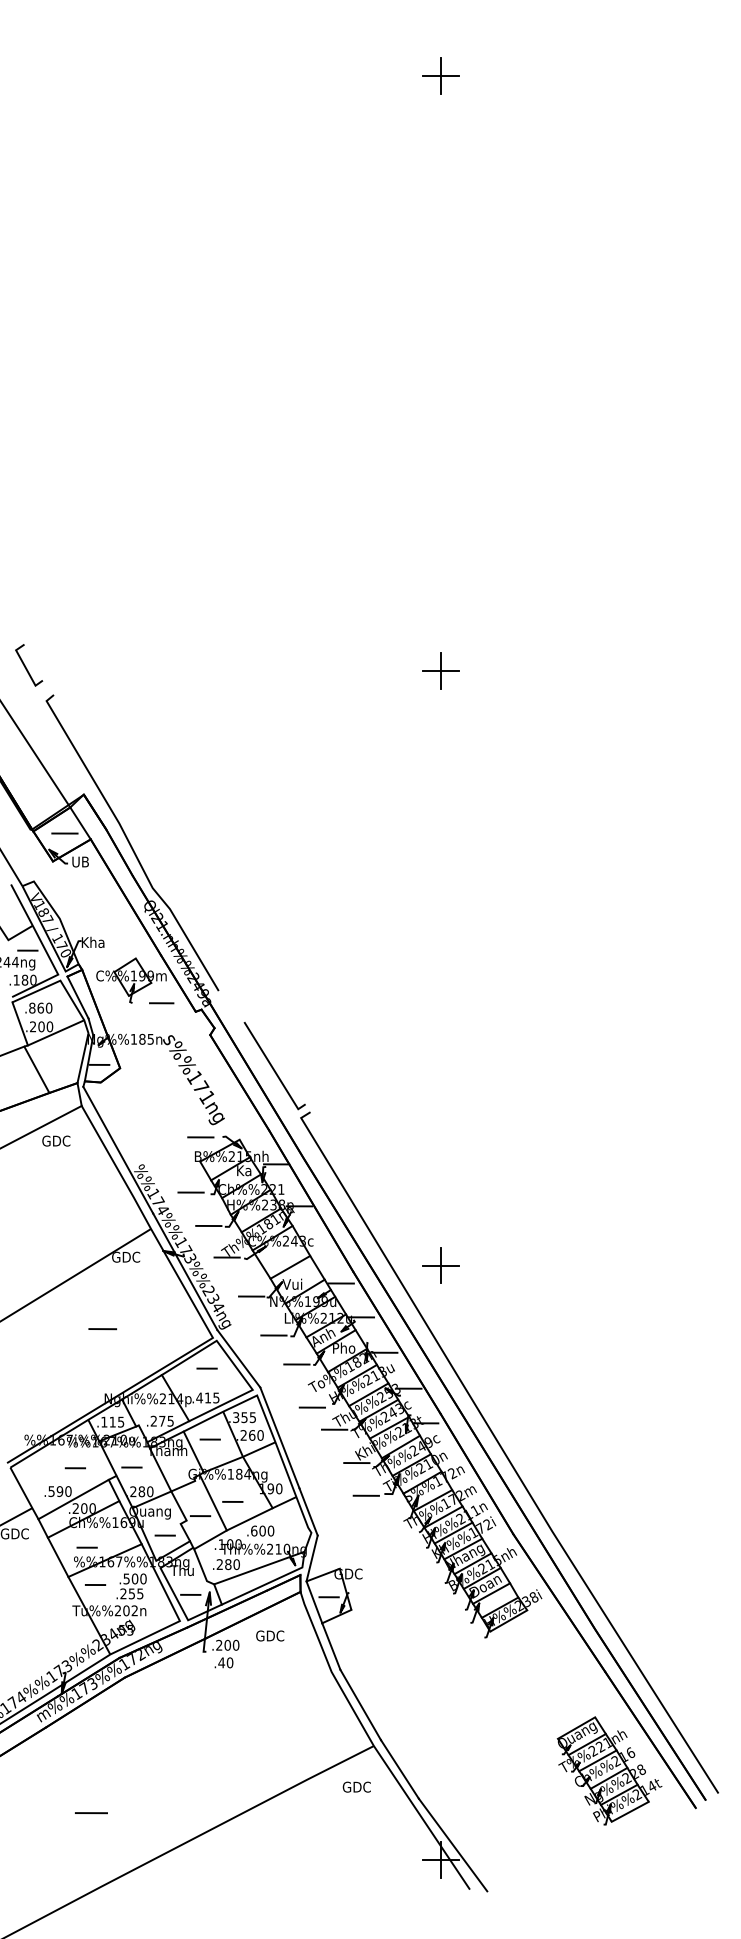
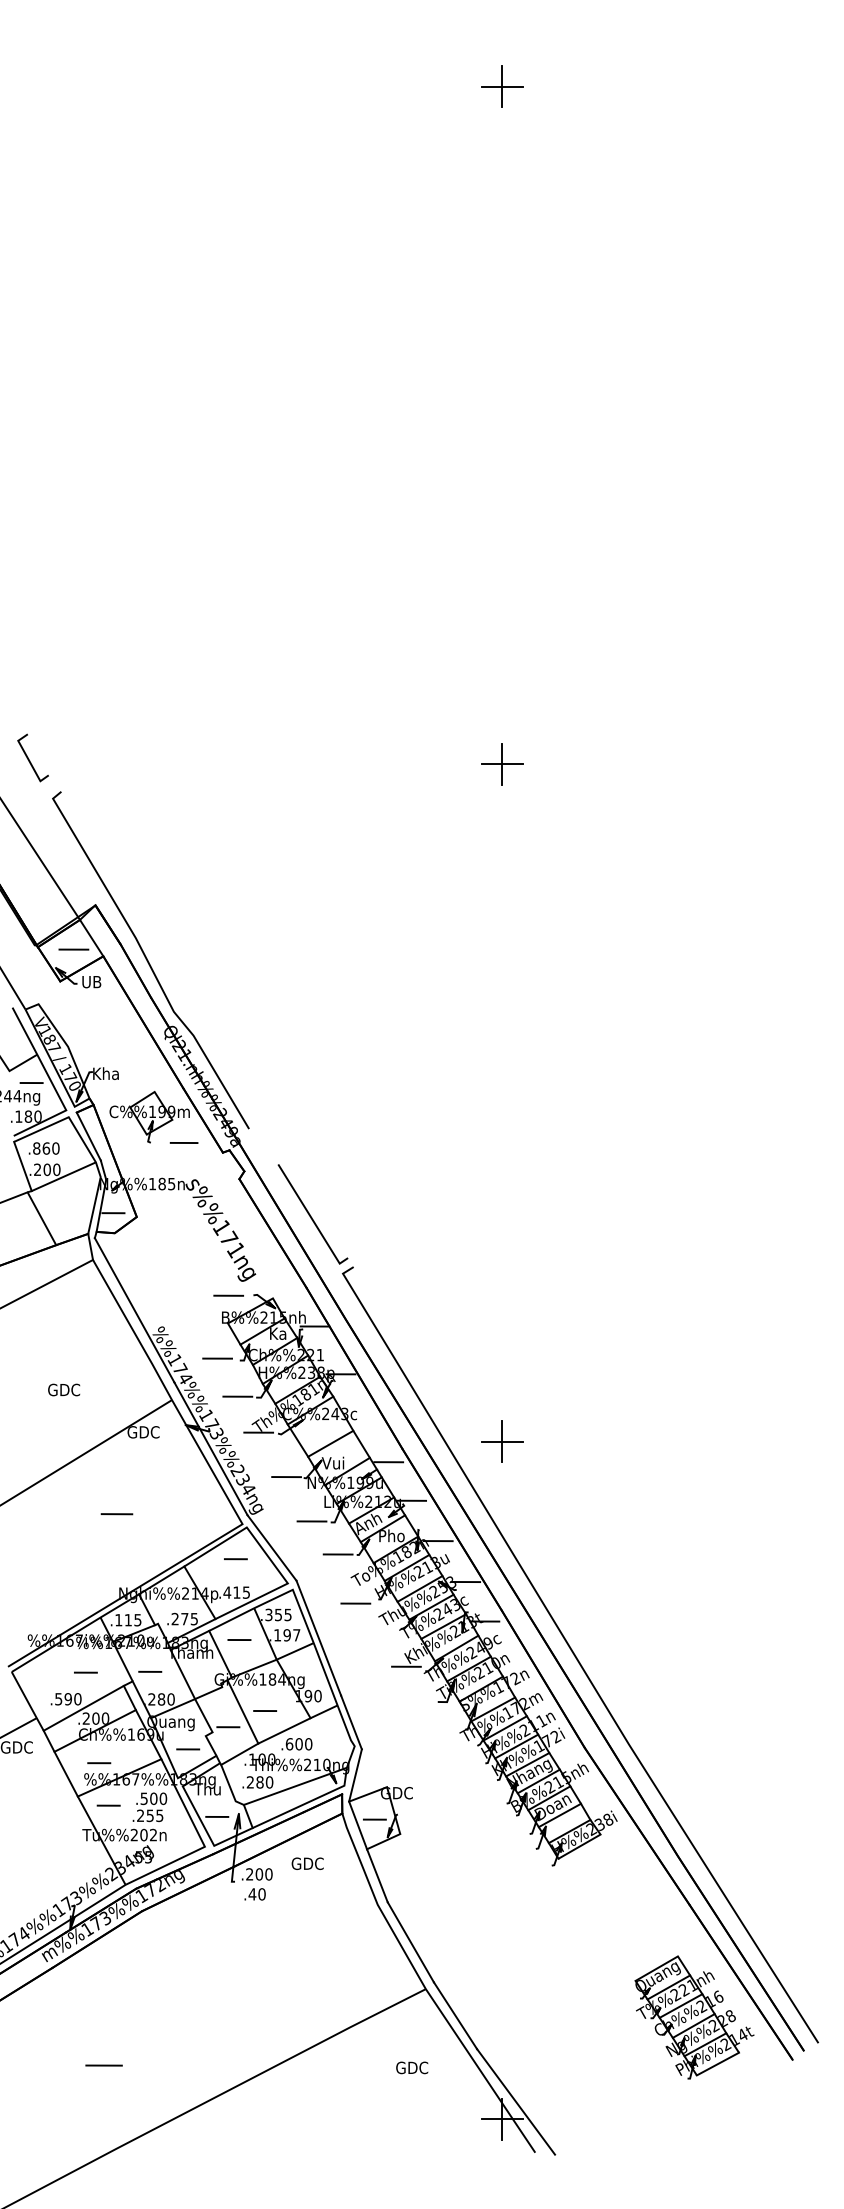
text: (56, 1140) -> (64, 1389), moved
line: (334, 1429) -> (380, 1628), removed
text: (251, 1435) -> (286, 1635), .260 -> .197
line: (365, 1495) -> (416, 1703), removed
text: (356, 1786) -> (411, 2067), moved

